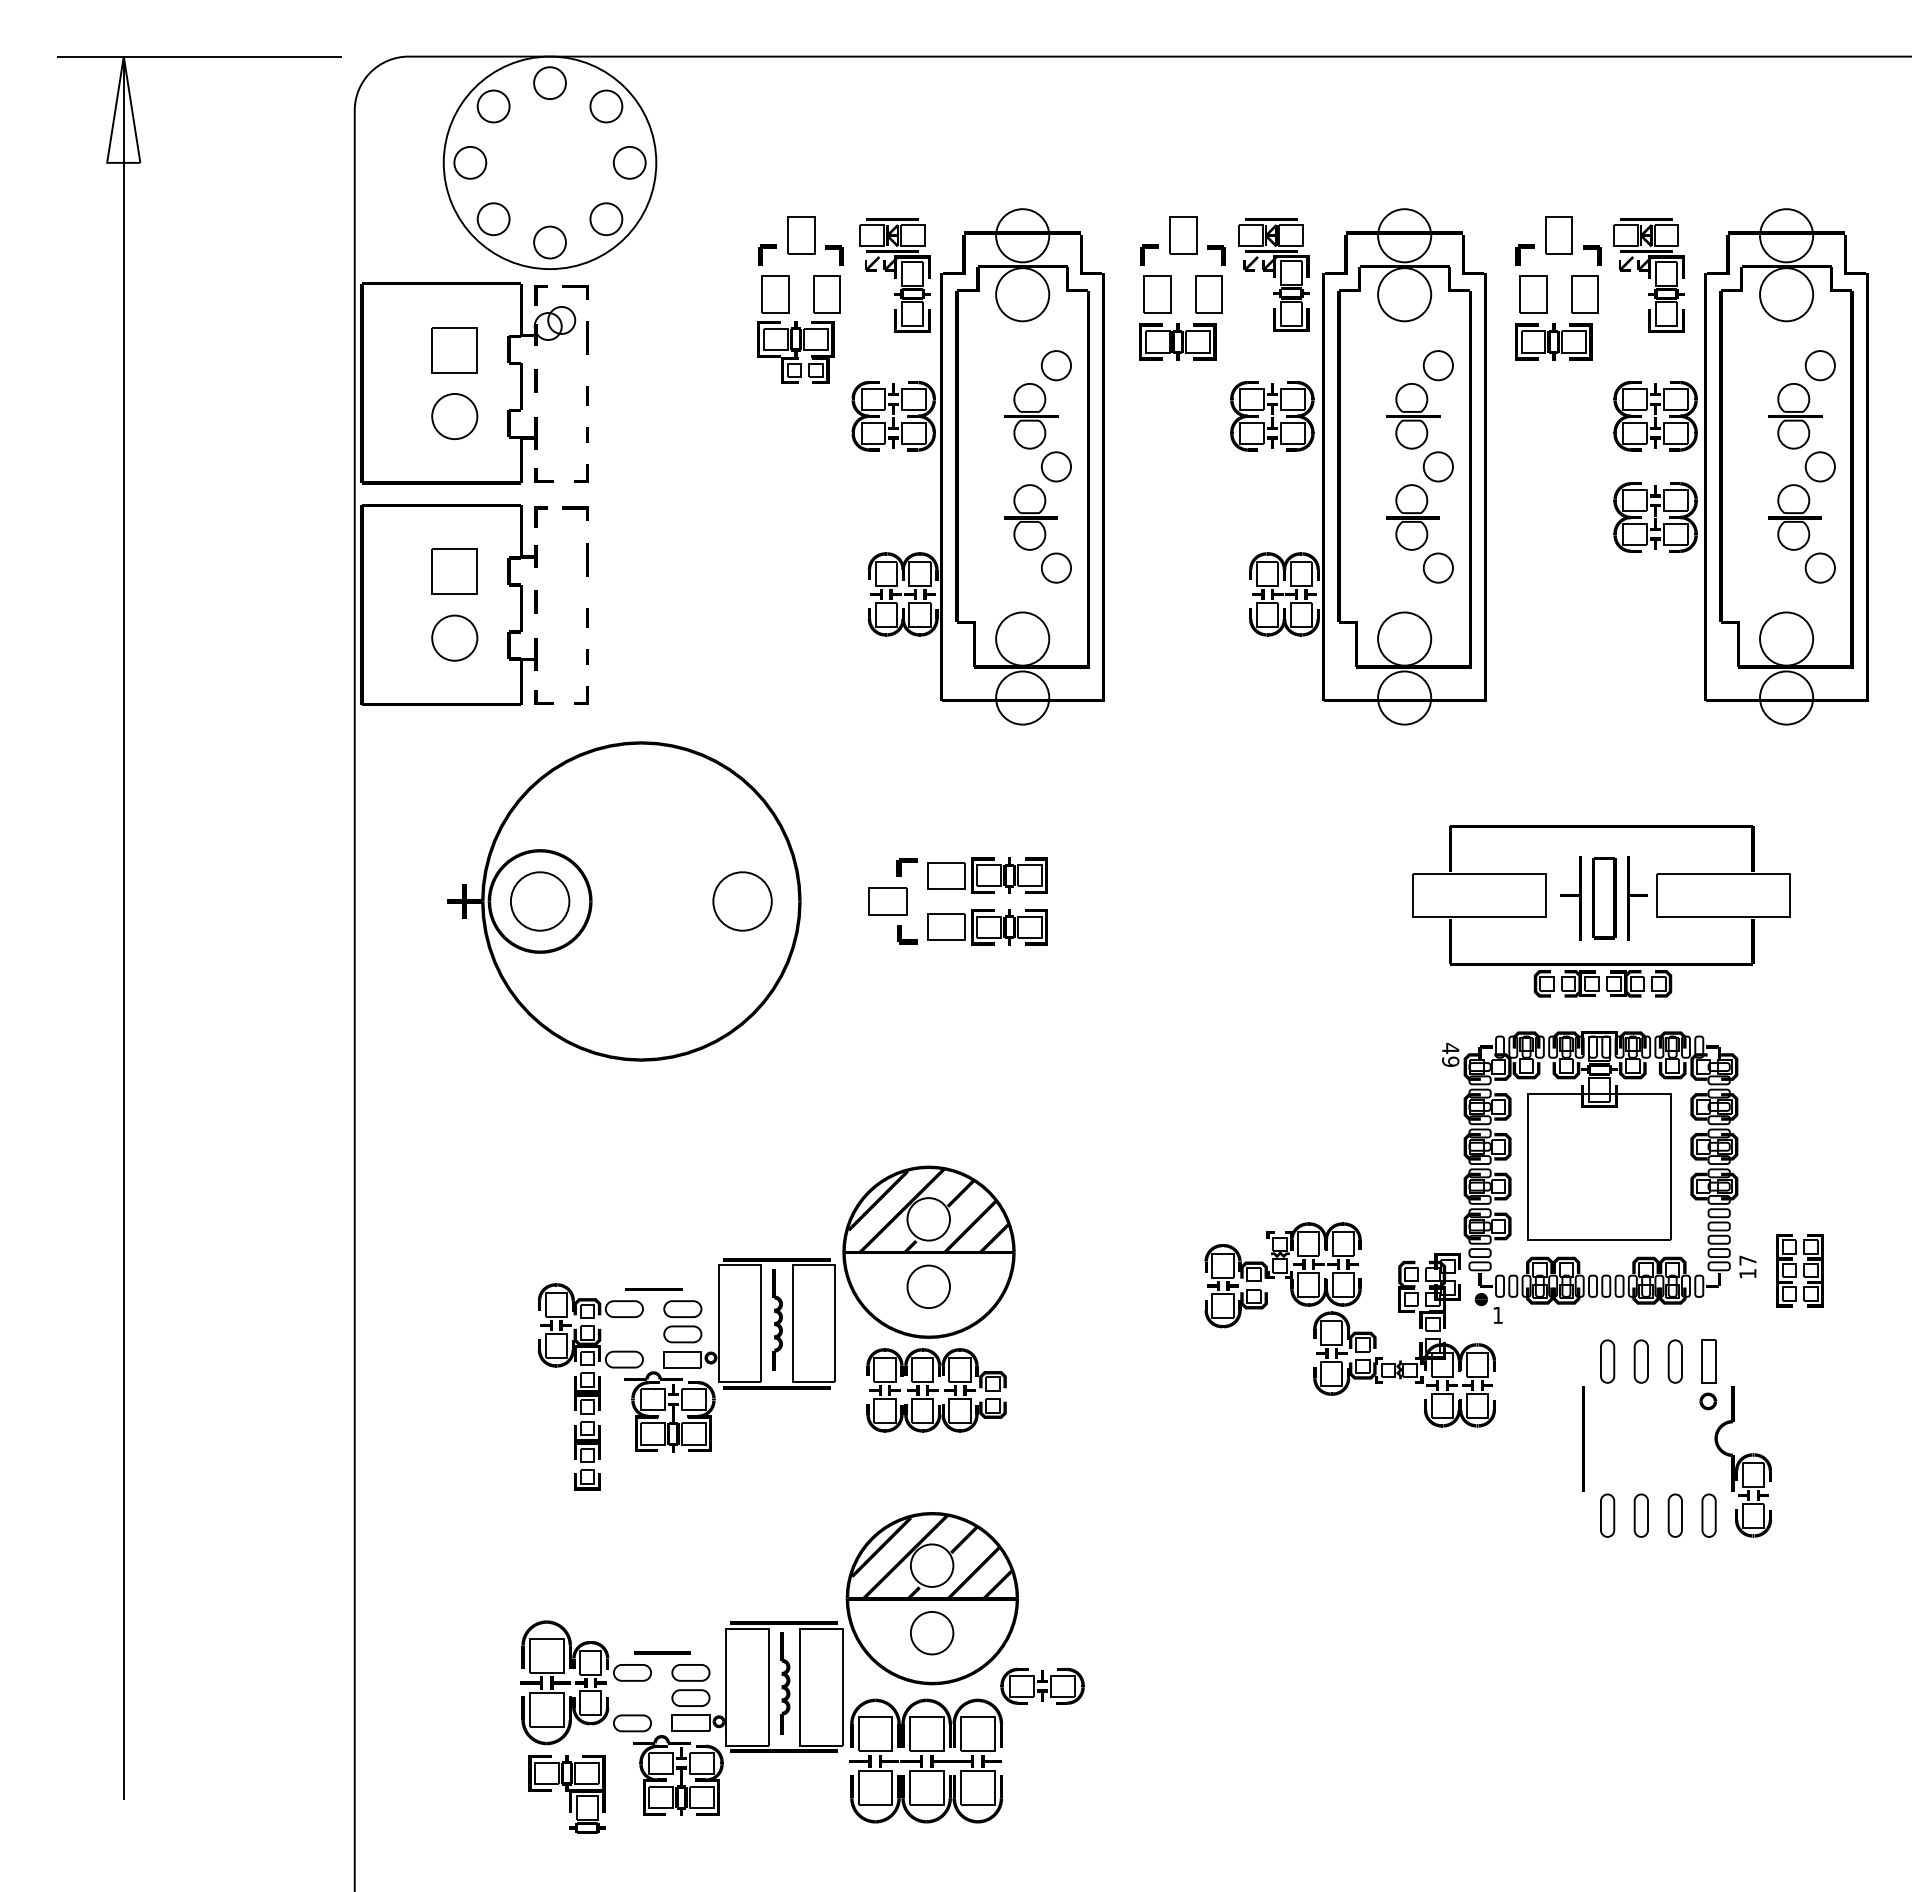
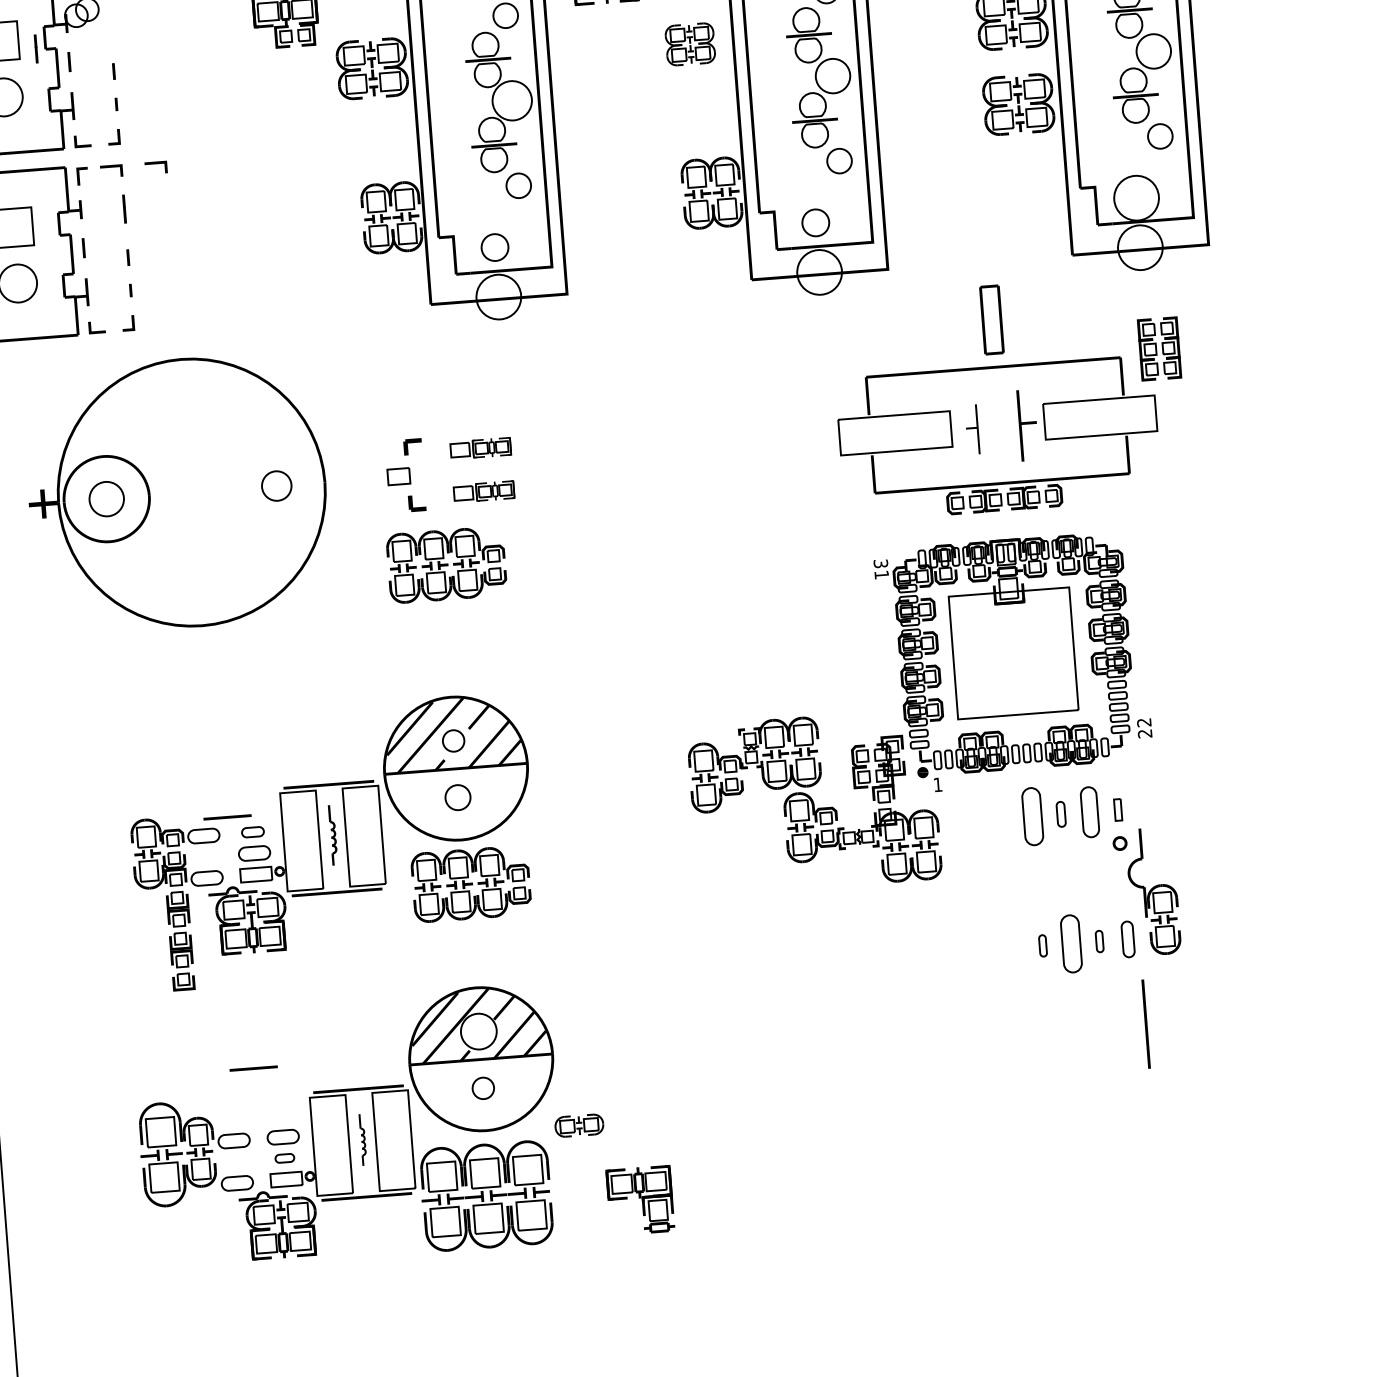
line: (587, 337) -> (36, 48), moved
part: (1272, 416) -> (690, 44), size x0.7
circle: (1056, 466) -> (512, 100), size x1.6
circle: (1437, 466) -> (832, 75), size x1.4
circle: (1819, 466) -> (1153, 51), size x1.4
line: (628, 509) -> (155, 164), added
circle: (1022, 638) -> (494, 247), size x0.6
circle: (1404, 638) -> (815, 222), size x0.6
part: (987, 875) -> (480, 448), size x0.6
part: (1570, 898) -> (971, 430), size x0.7
part: (1604, 898) -> (992, 320), moved
circle: (539, 901) -> (106, 499), size x0.7
circle: (742, 901) -> (276, 486), size x0.6
part: (887, 901) -> (398, 476), size x0.7
part: (987, 927) -> (484, 492), size x0.6
part: (936, 1010) -> (446, 565), added
text: (1450, 1054) -> (881, 568), 49 -> 31
circle: (928, 1219) -> (453, 741), size x0.6
text: (1747, 1266) -> (1144, 727), 17 -> 22
part: (1799, 1270) -> (1159, 348), moved
circle: (928, 1286) -> (457, 797), size x0.7
part: (682, 1308) -> (252, 831), size x0.7
part: (777, 1319) -> (333, 834), size x0.7
part: (1607, 1361) -> (1032, 816), size x1.6
part: (1640, 1361) -> (1060, 814), size x0.7
part: (1674, 1361) -> (1089, 812), size x1.4
part: (1708, 1361) -> (1117, 809), size x0.6
line: (1583, 1438) -> (1145, 1024), moved
part: (1607, 1515) -> (1042, 945), size x0.6
part: (1640, 1515) -> (1070, 943), size x1.6
part: (1674, 1515) -> (1099, 941), size x0.6
circle: (932, 1633) -> (483, 1088), size x0.6
line: (662, 1652) -> (253, 1068), moved
part: (785, 1683) -> (363, 1140), size x0.6
part: (1042, 1685) -> (579, 1125), size x0.7
part: (690, 1697) -> (284, 1157), size x0.6
part: (566, 1794) -> (640, 1200), moved

